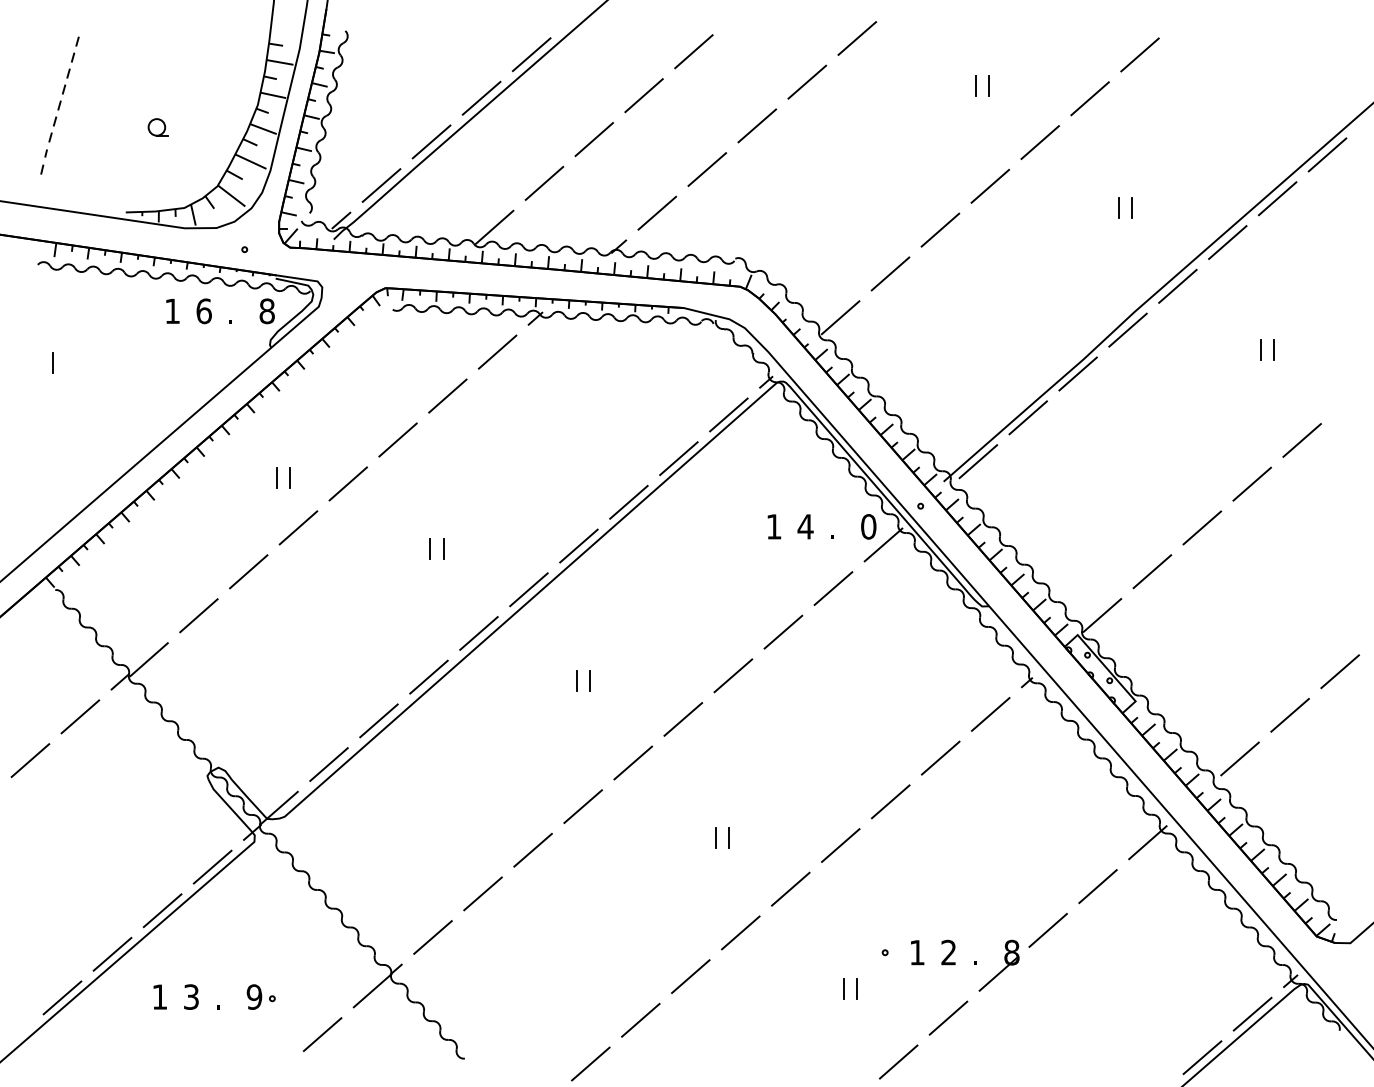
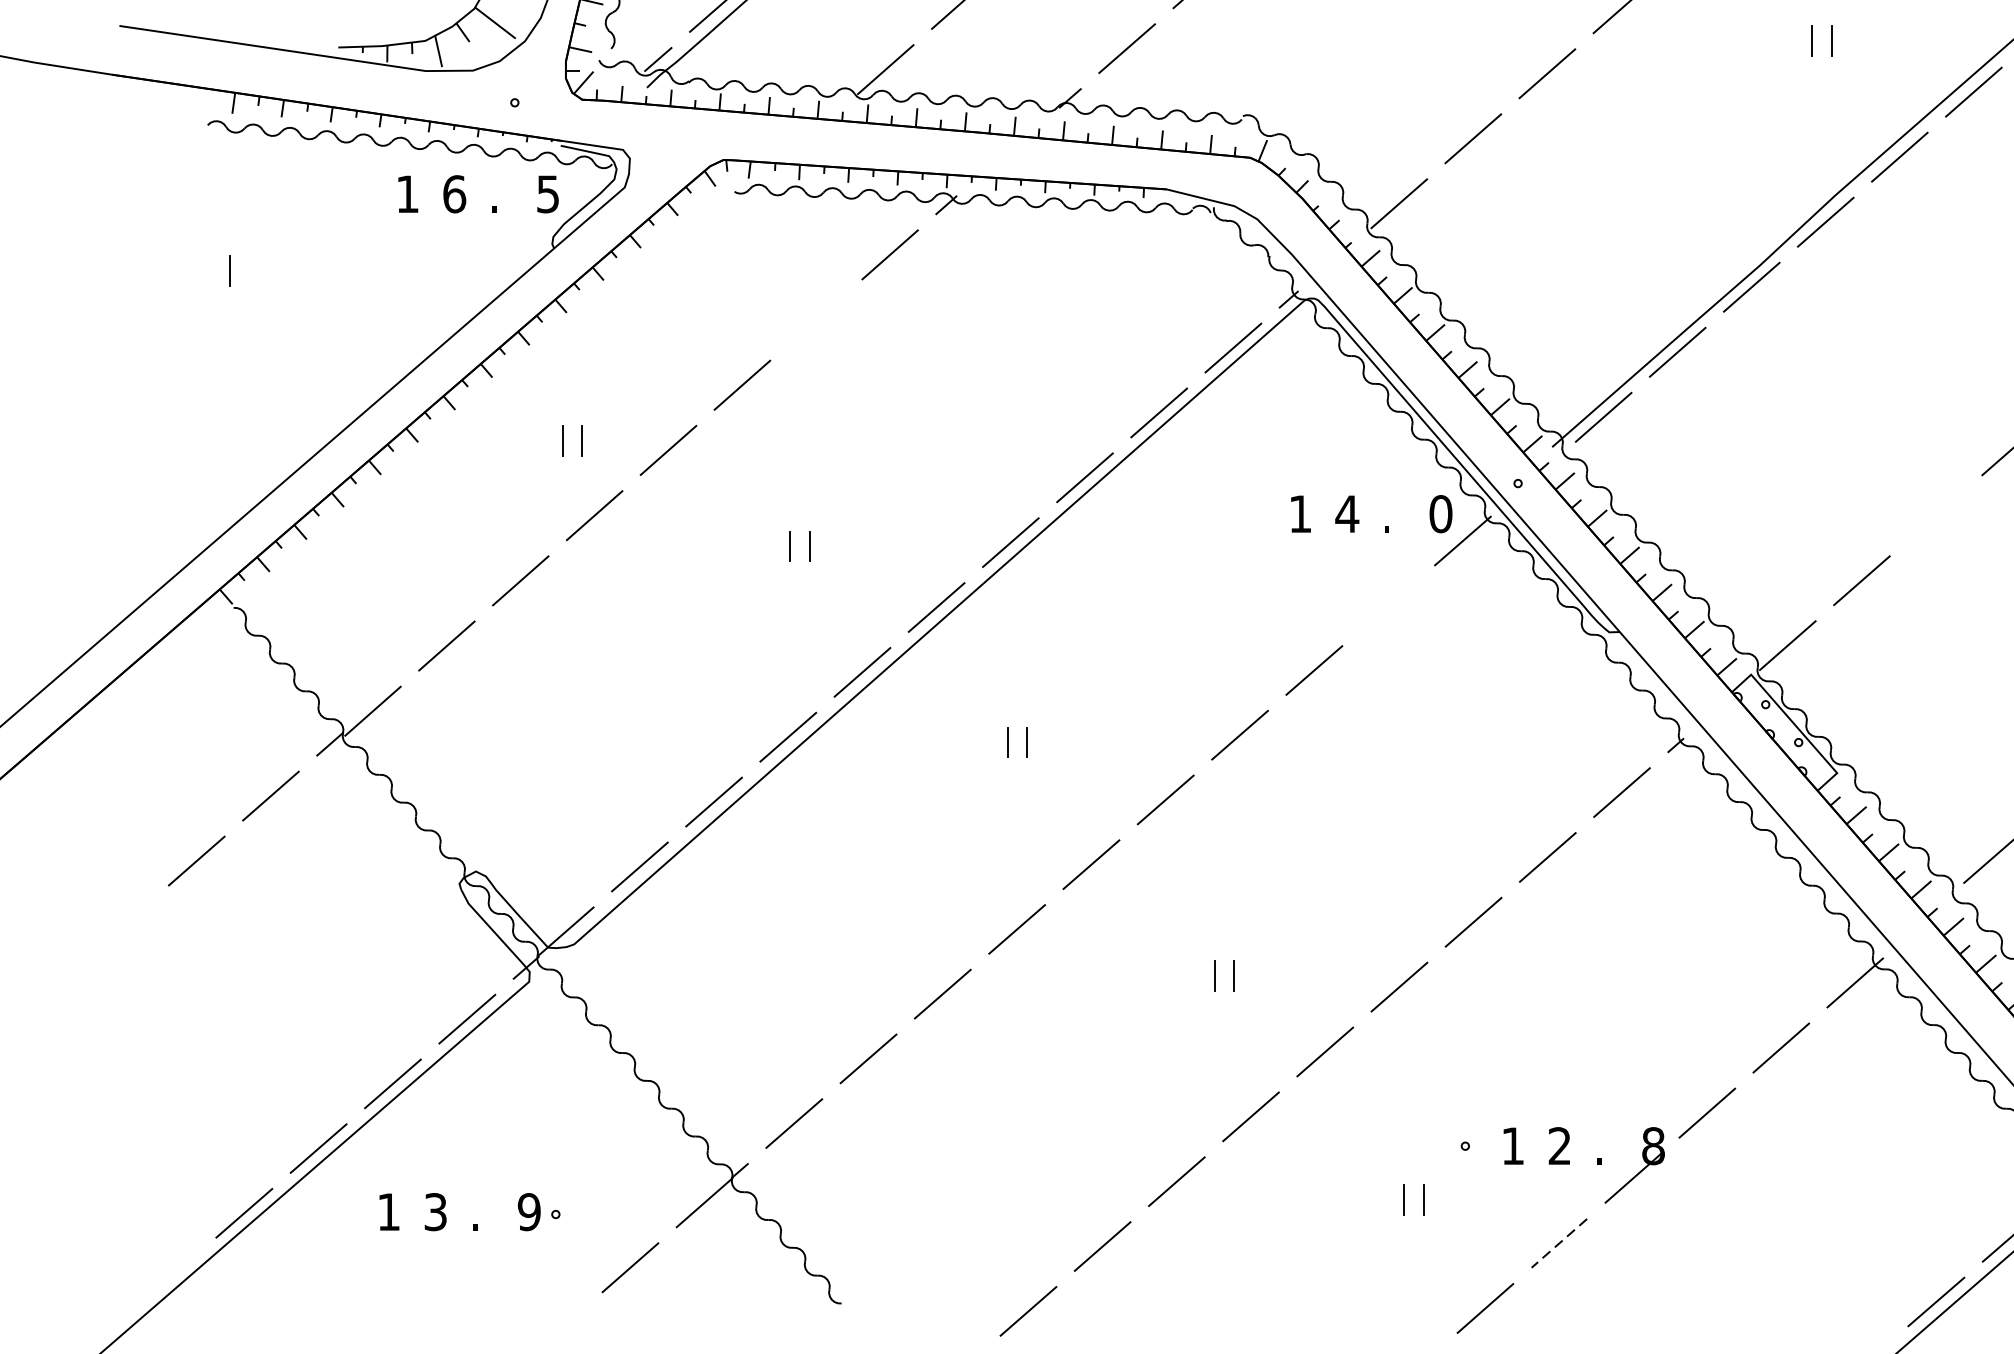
text: (266, 311) -> (547, 194), 8 -> 5
line: (447, 395) -> (815, 319), removed
line: (1202, 527) -> (1936, 515), removed
line: (833, 588) -> (1388, 605), removed
line: (948, 1018) -> (1559, 1243), solid -> dashed

